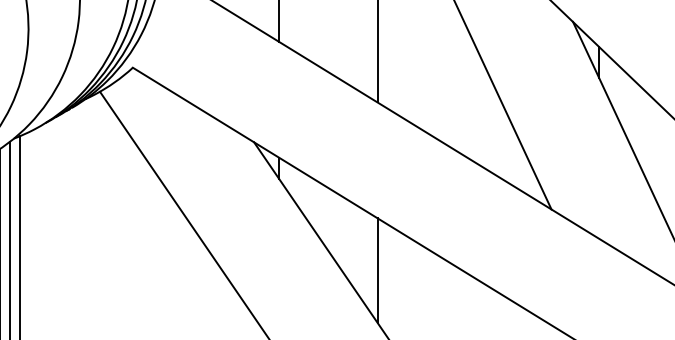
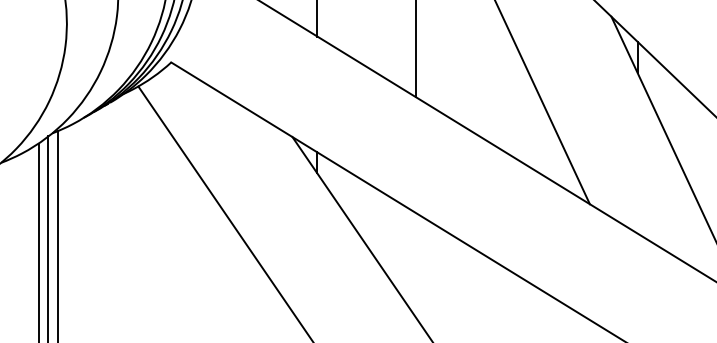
line: (377, 270) -> (415, 265), removed

